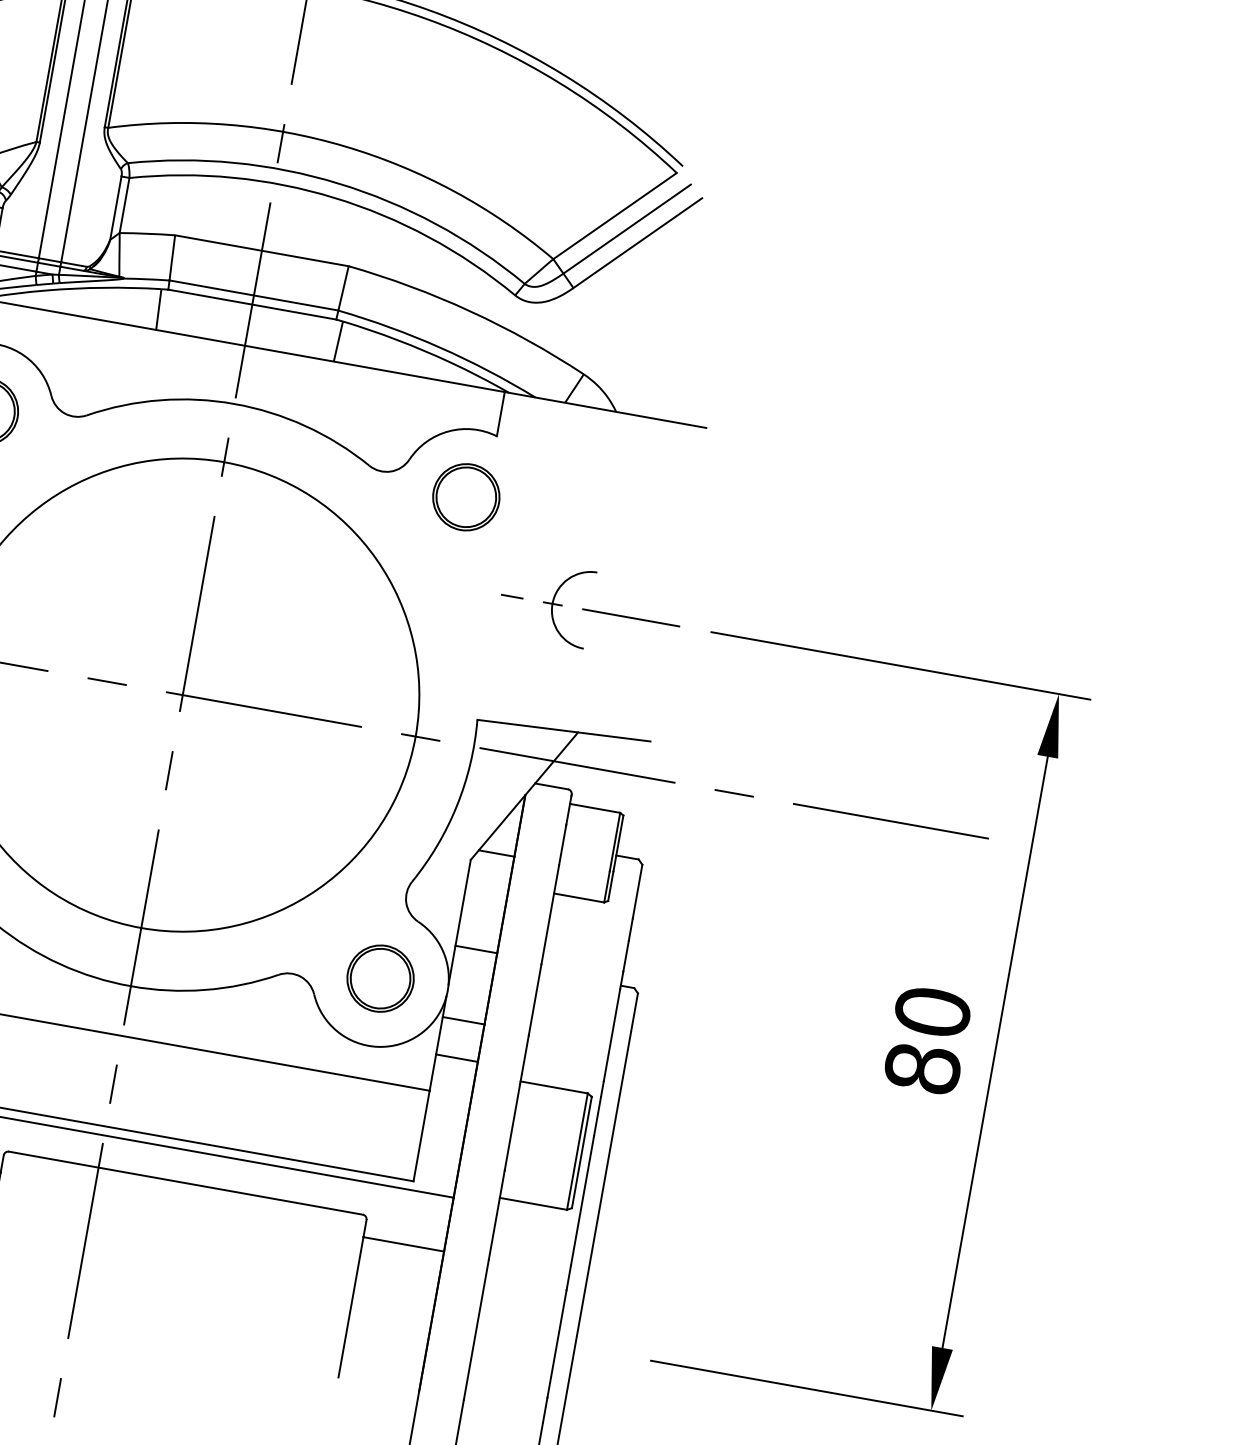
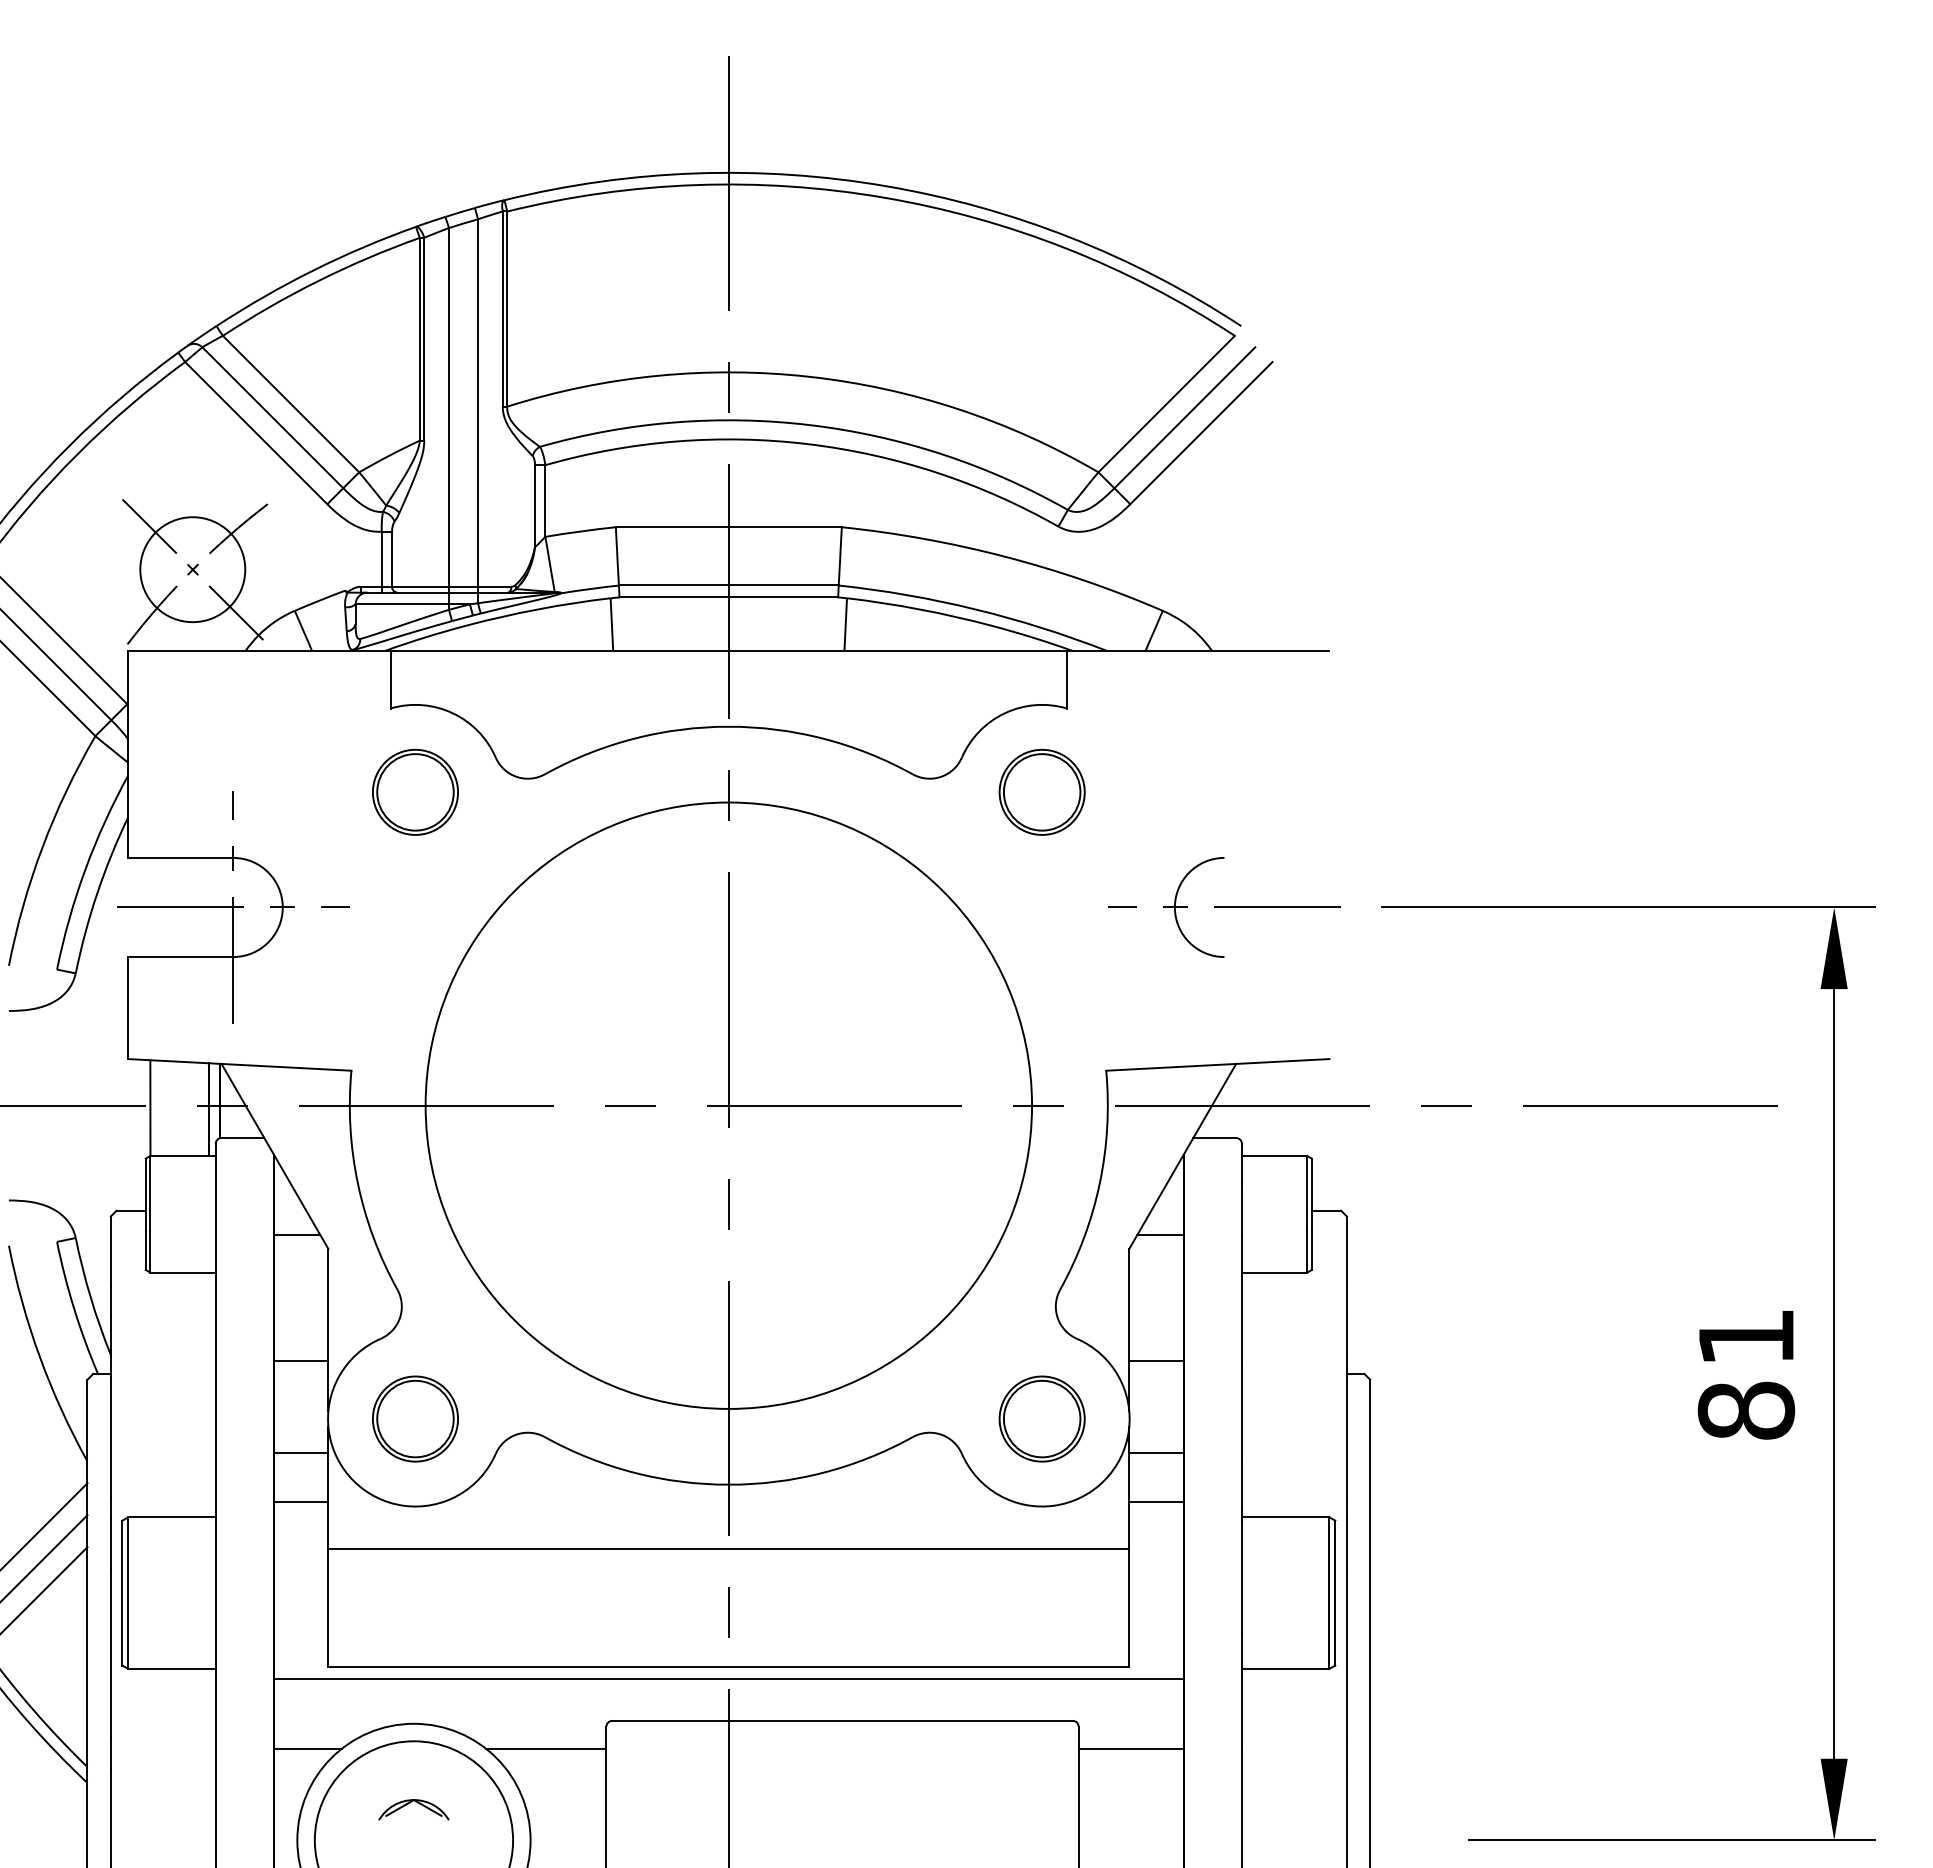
text: (932, 1012) -> (1746, 1337), 80 -> 81

